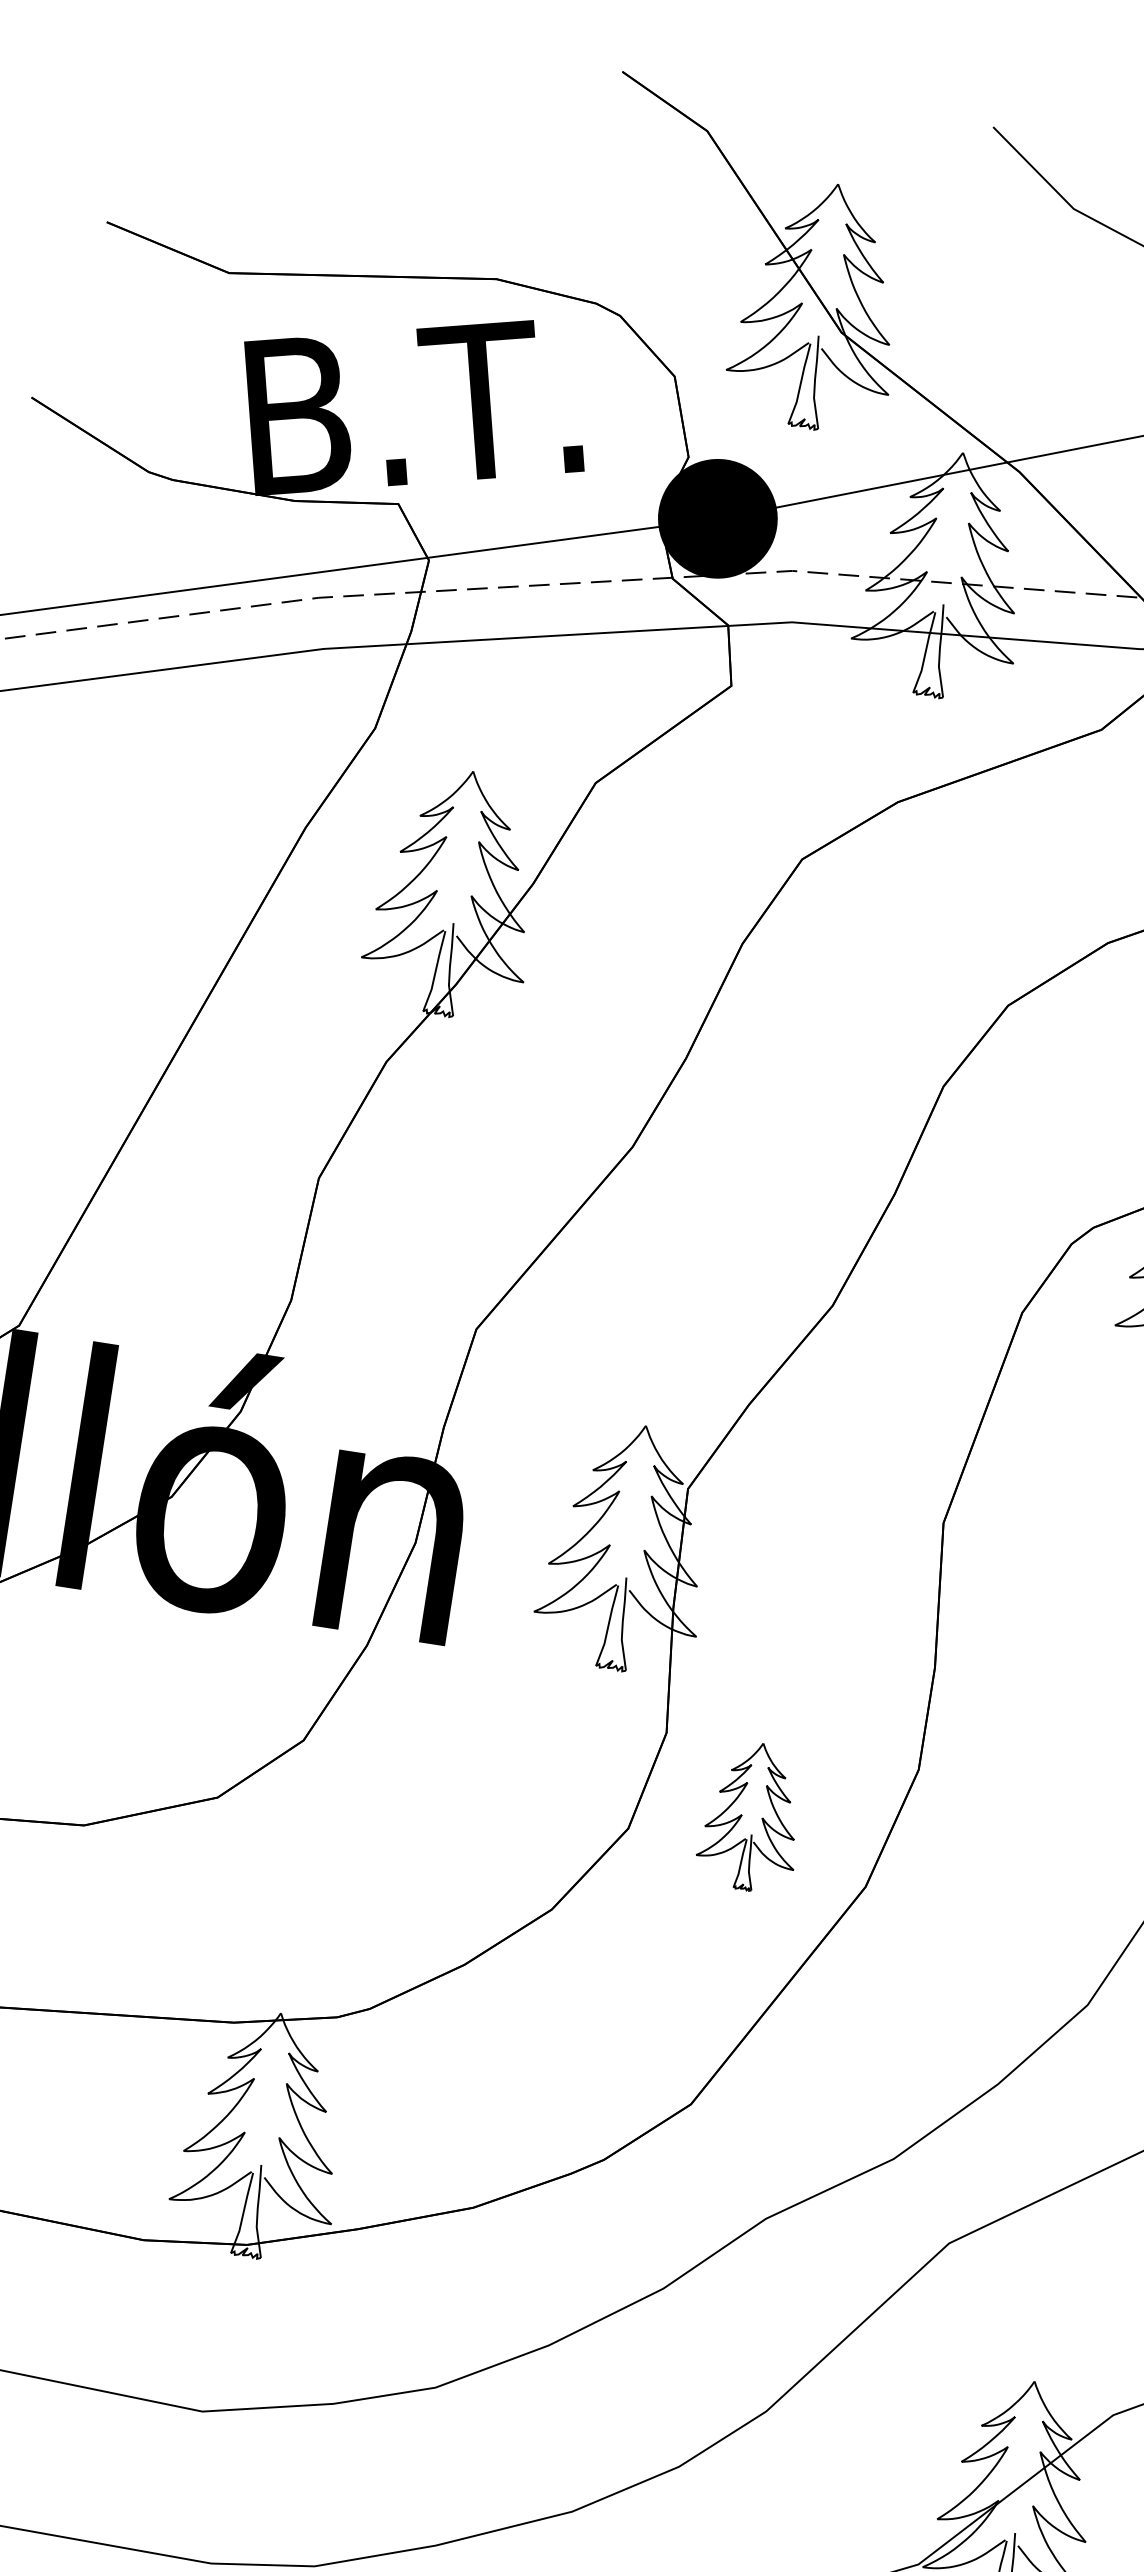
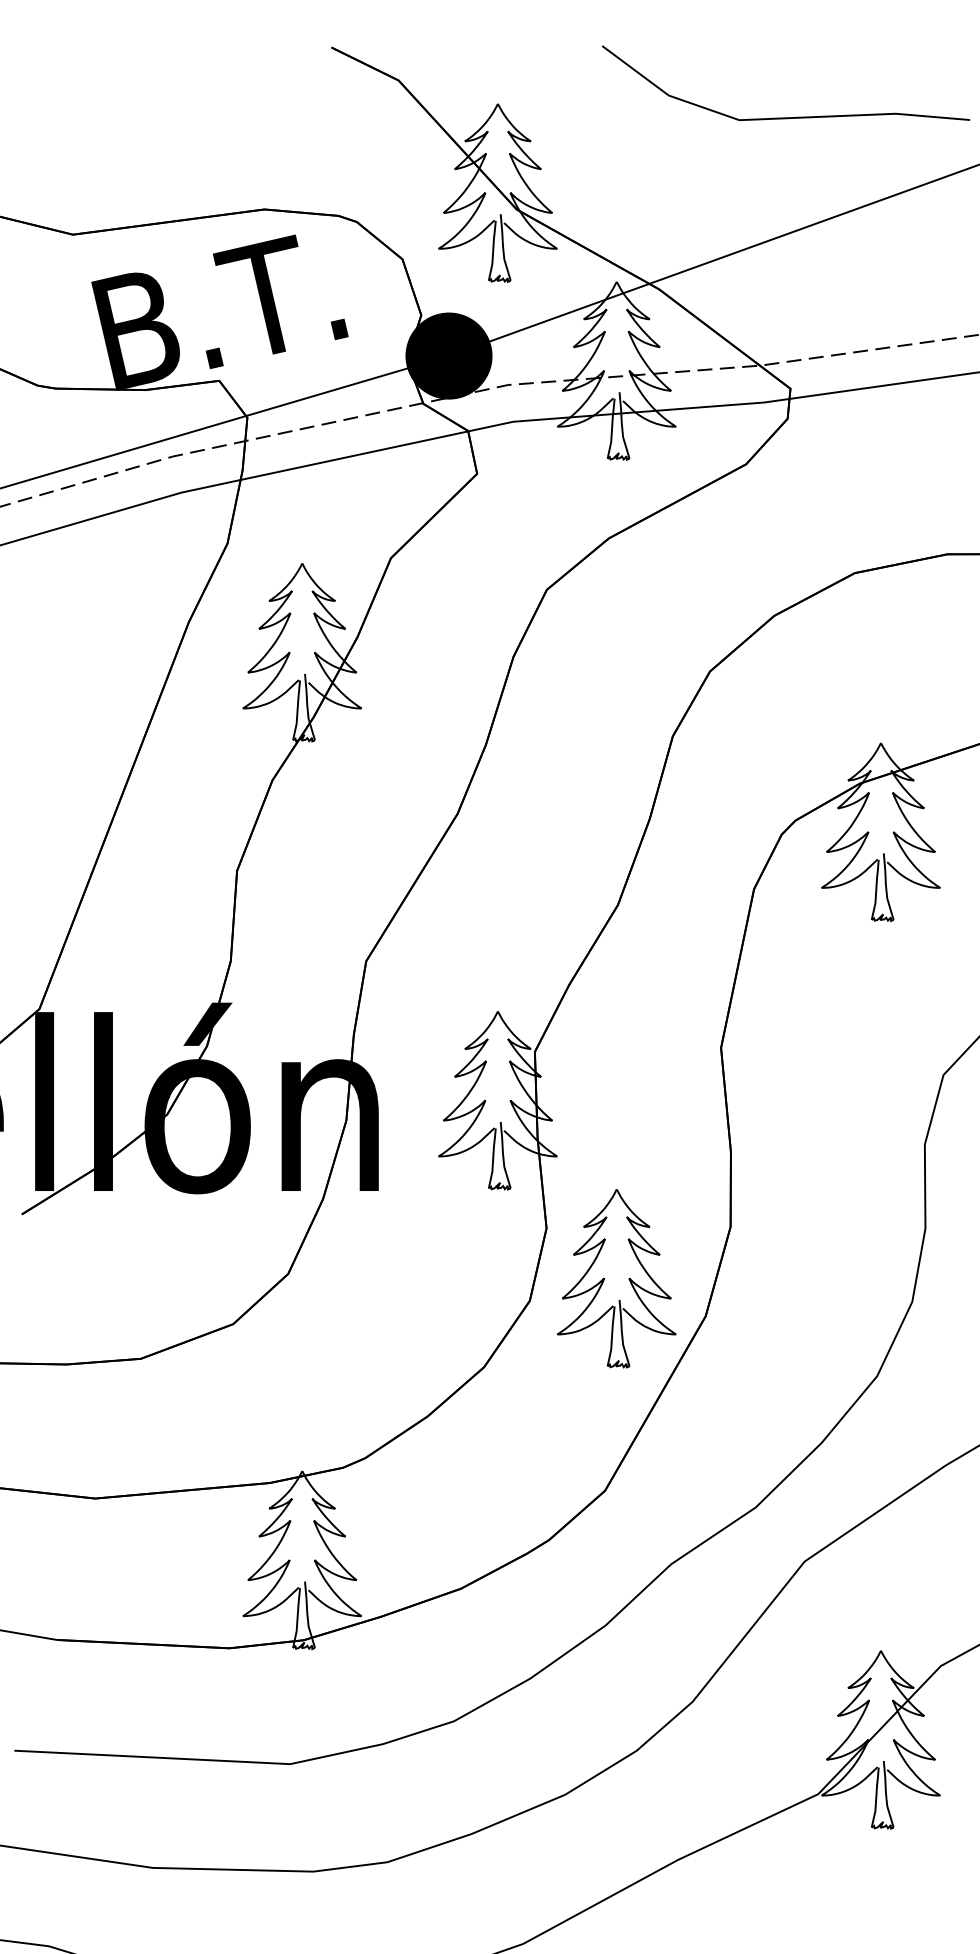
part: (751, 1816) -> (616, 1278), size x1.67

